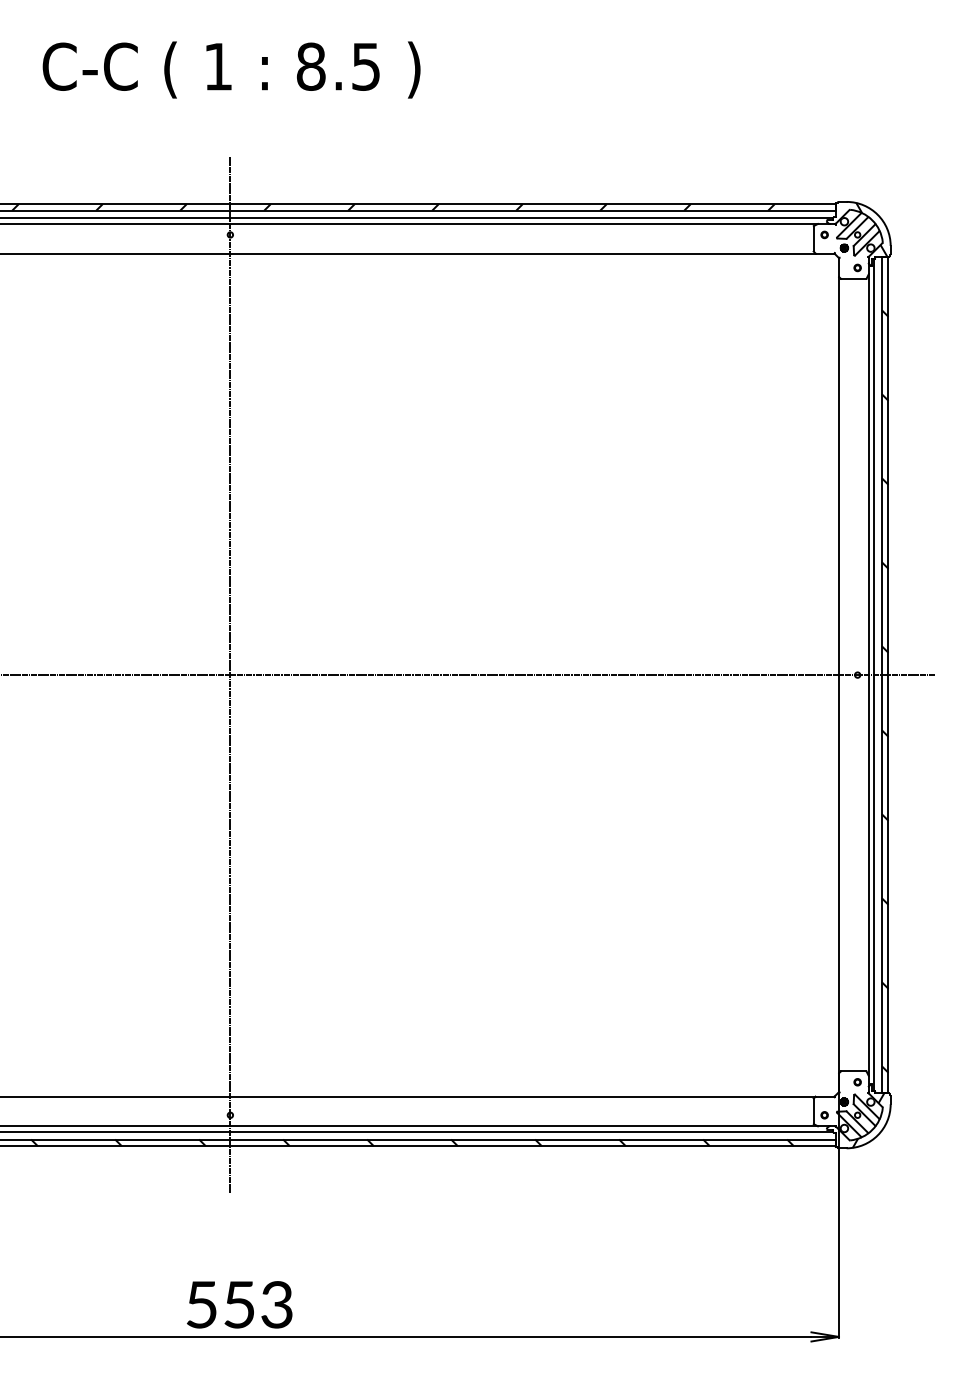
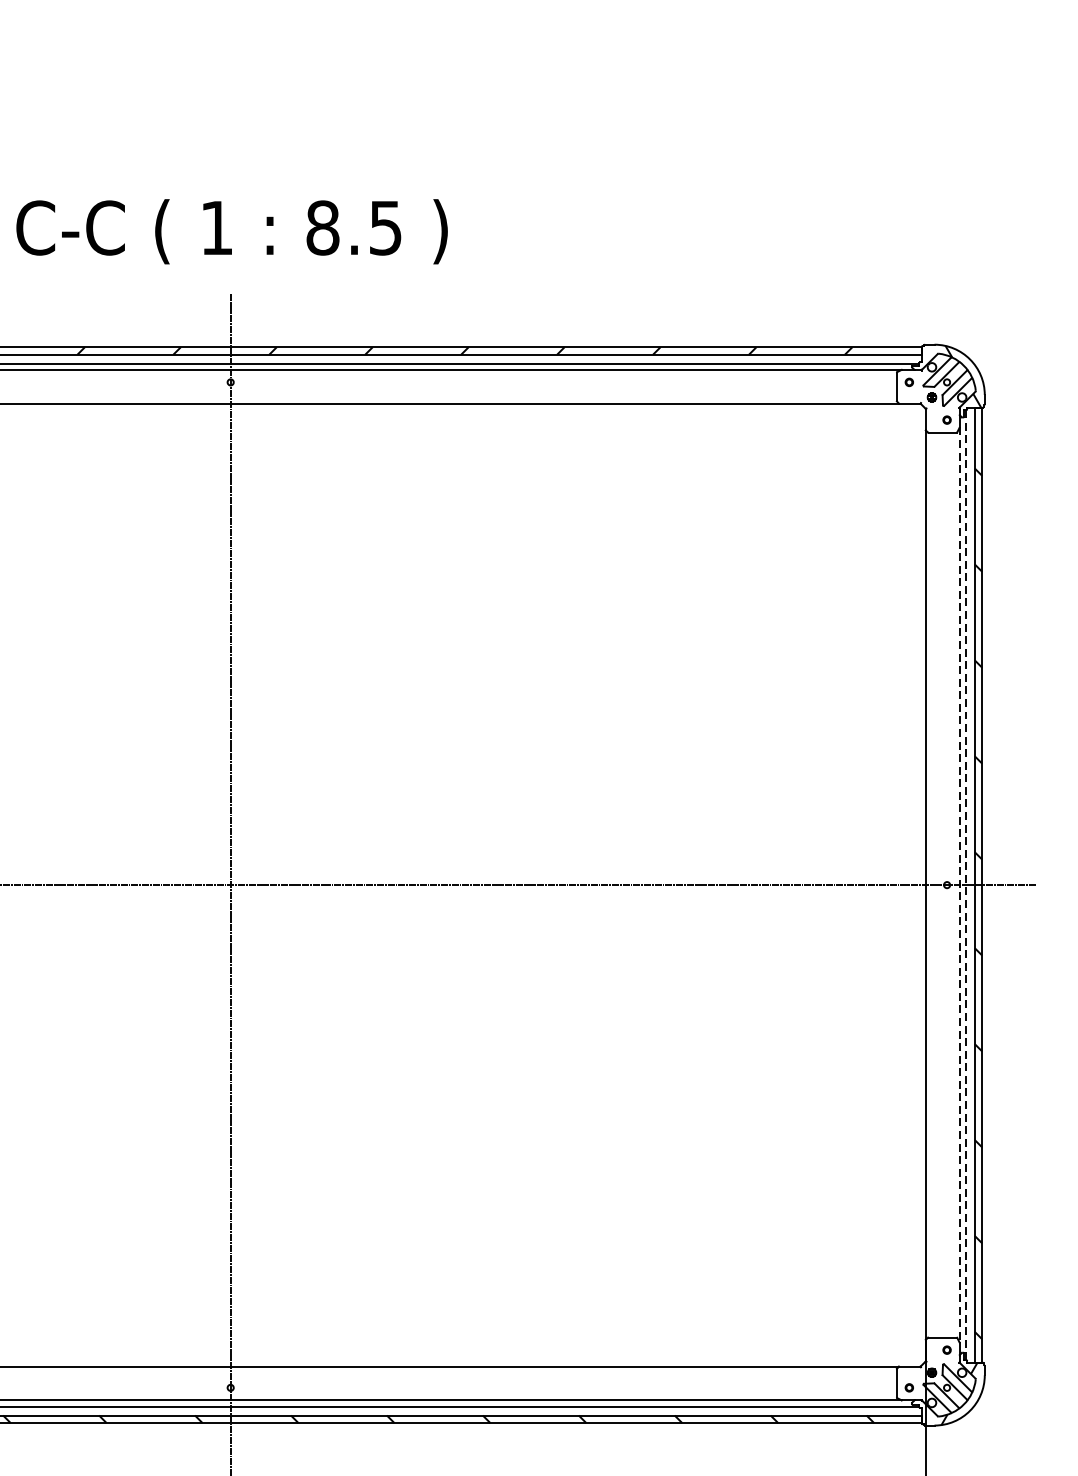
text: (231, 69) -> (231, 231), moved
line: (868, 675) -> (959, 885), solid -> dashed
line: (874, 675) -> (966, 885), solid -> dashed

